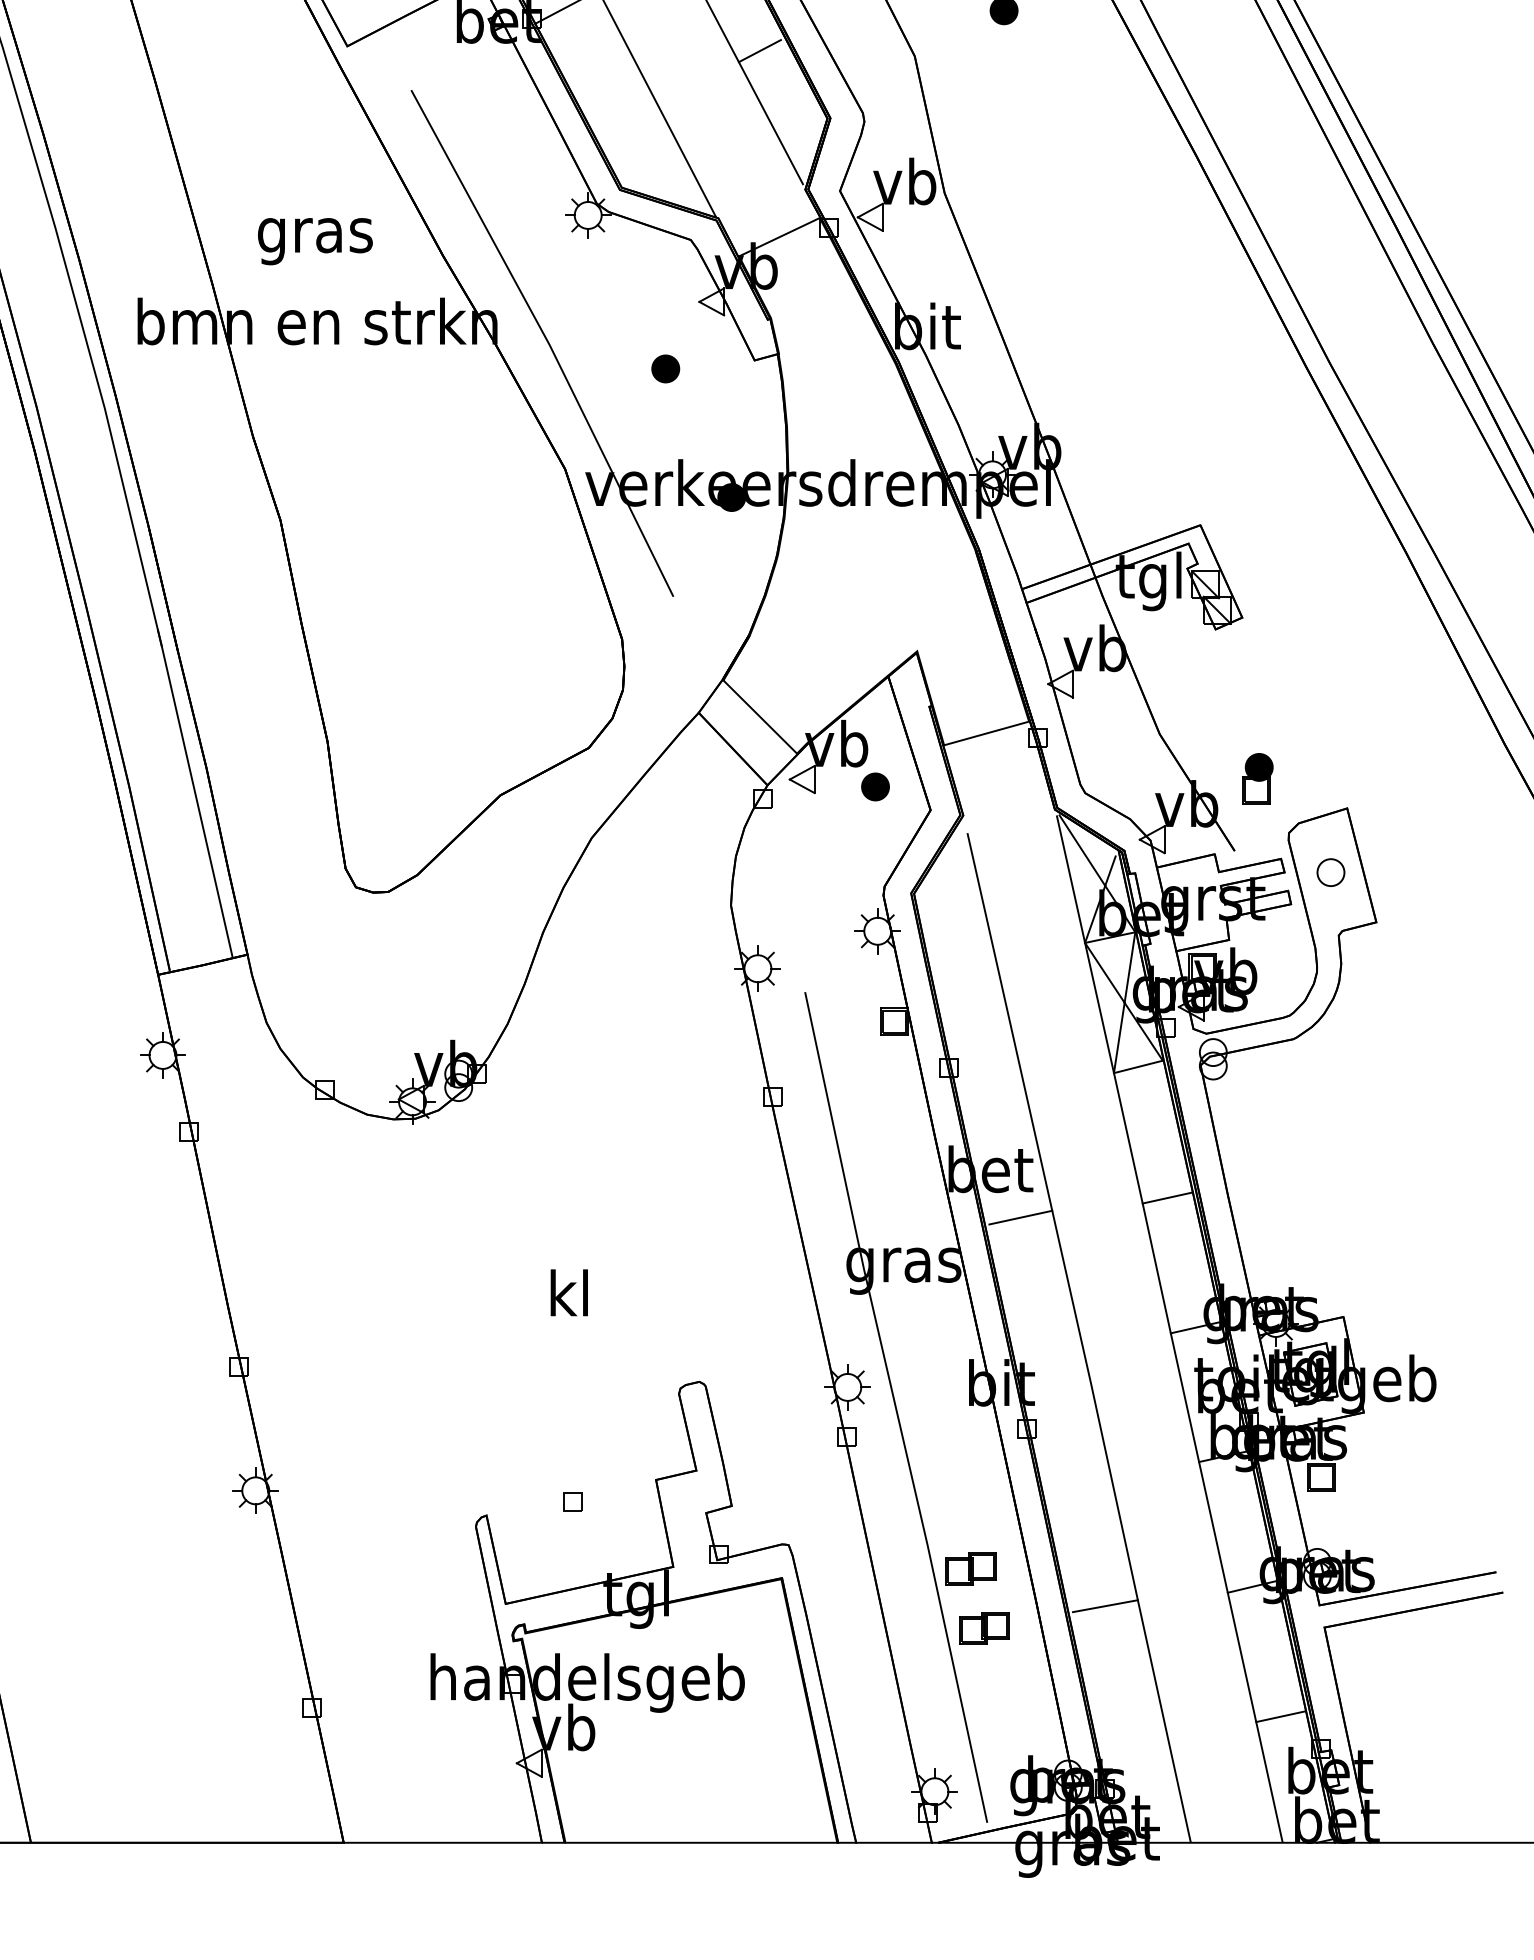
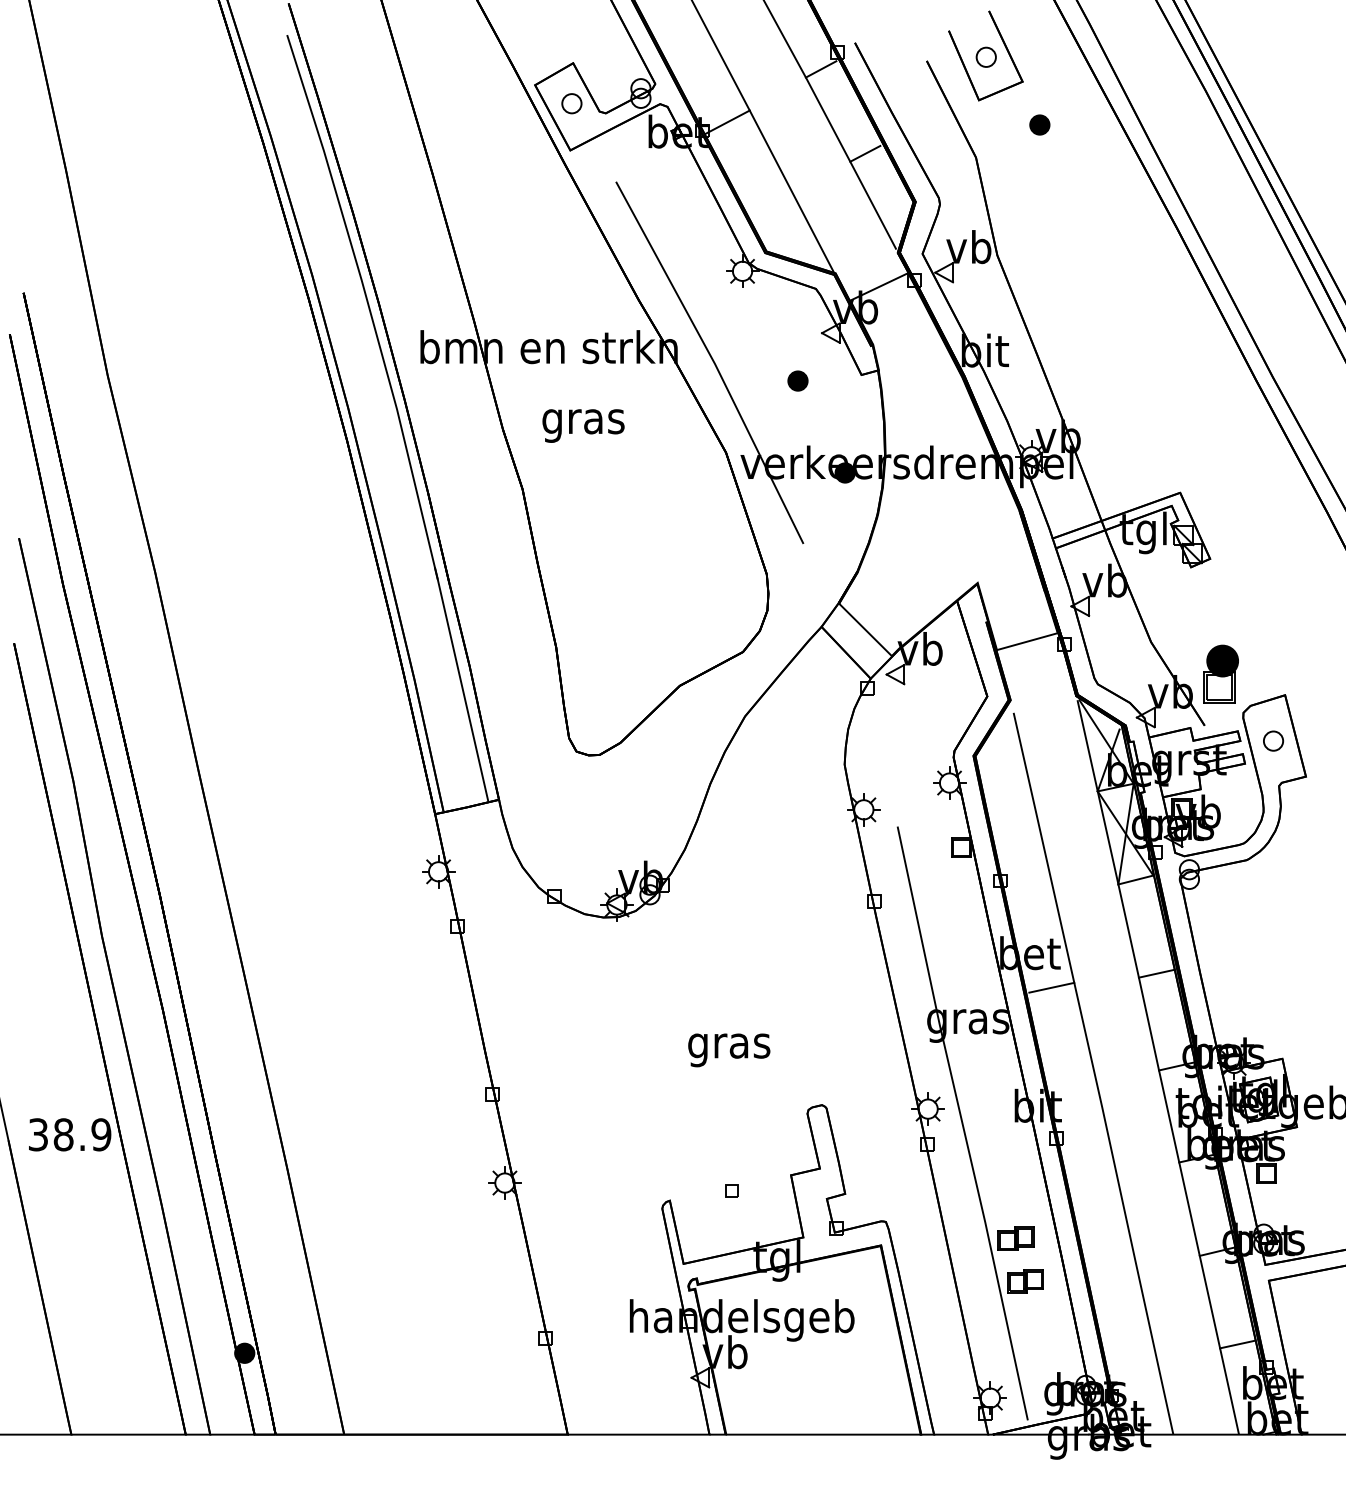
text: (315, 240) -> (583, 425), moved
part: (1258, 778) -> (1221, 673), size x1.6
part: (874, 786) -> (947, 679), removed
text: (569, 1298) -> (729, 1045), kl -> gras
line: (1105, 1606) -> (1112, 1265), removed

